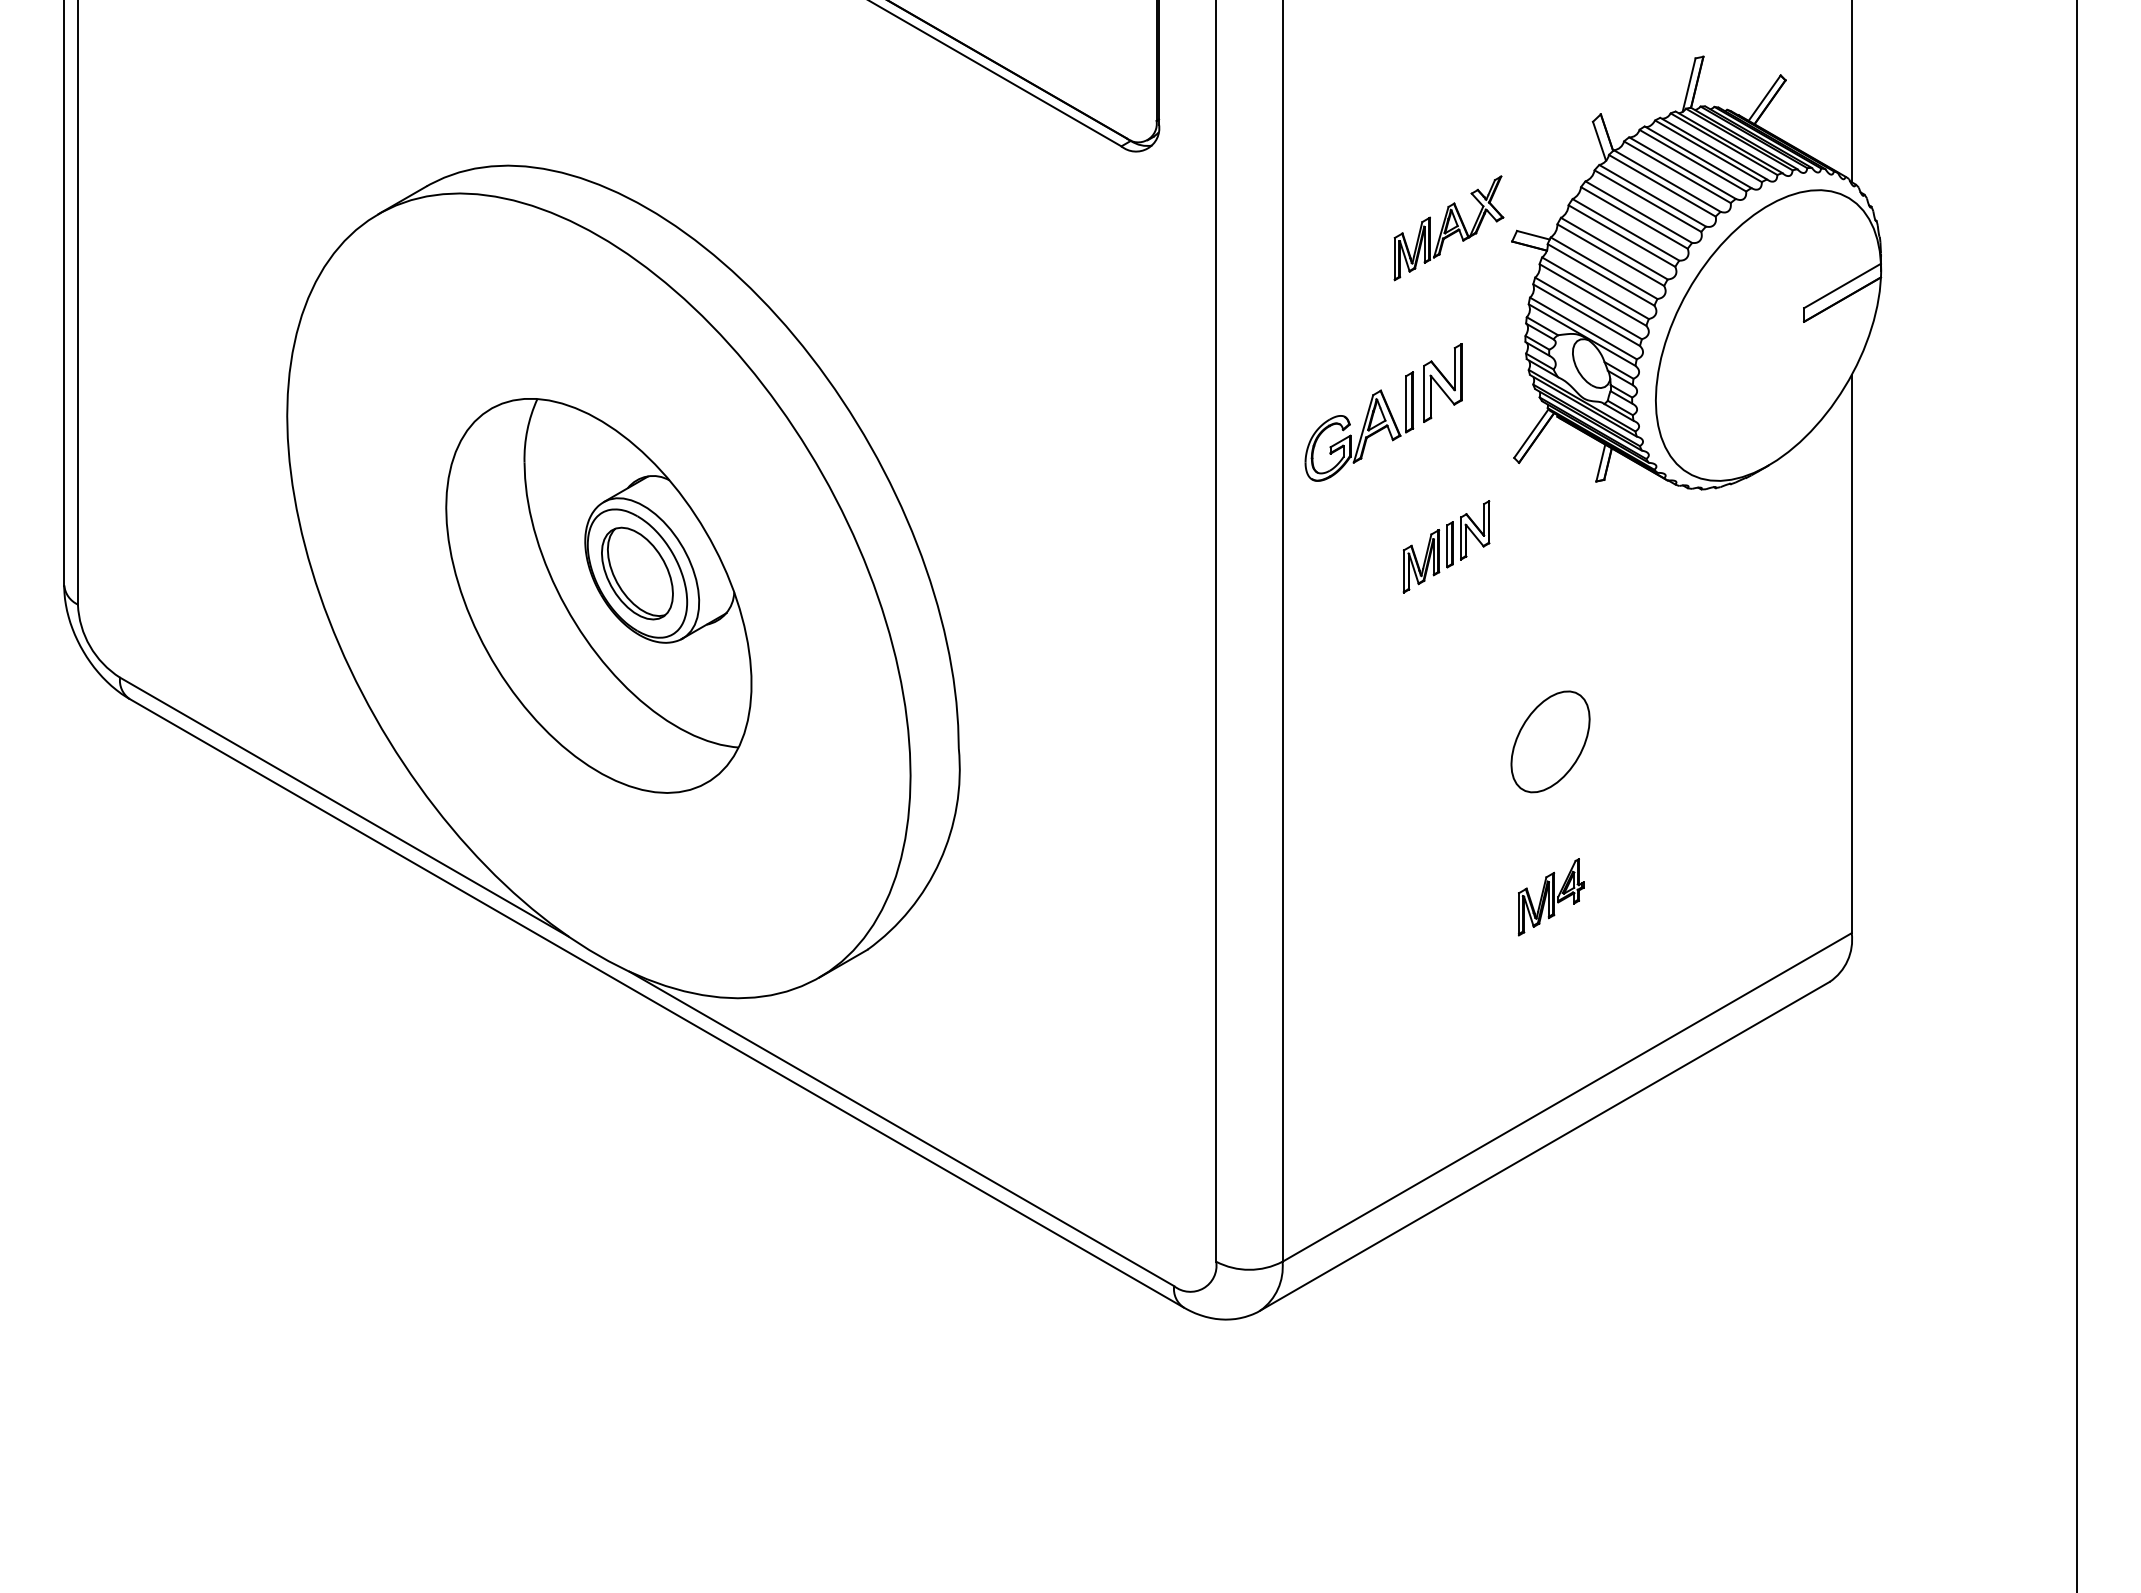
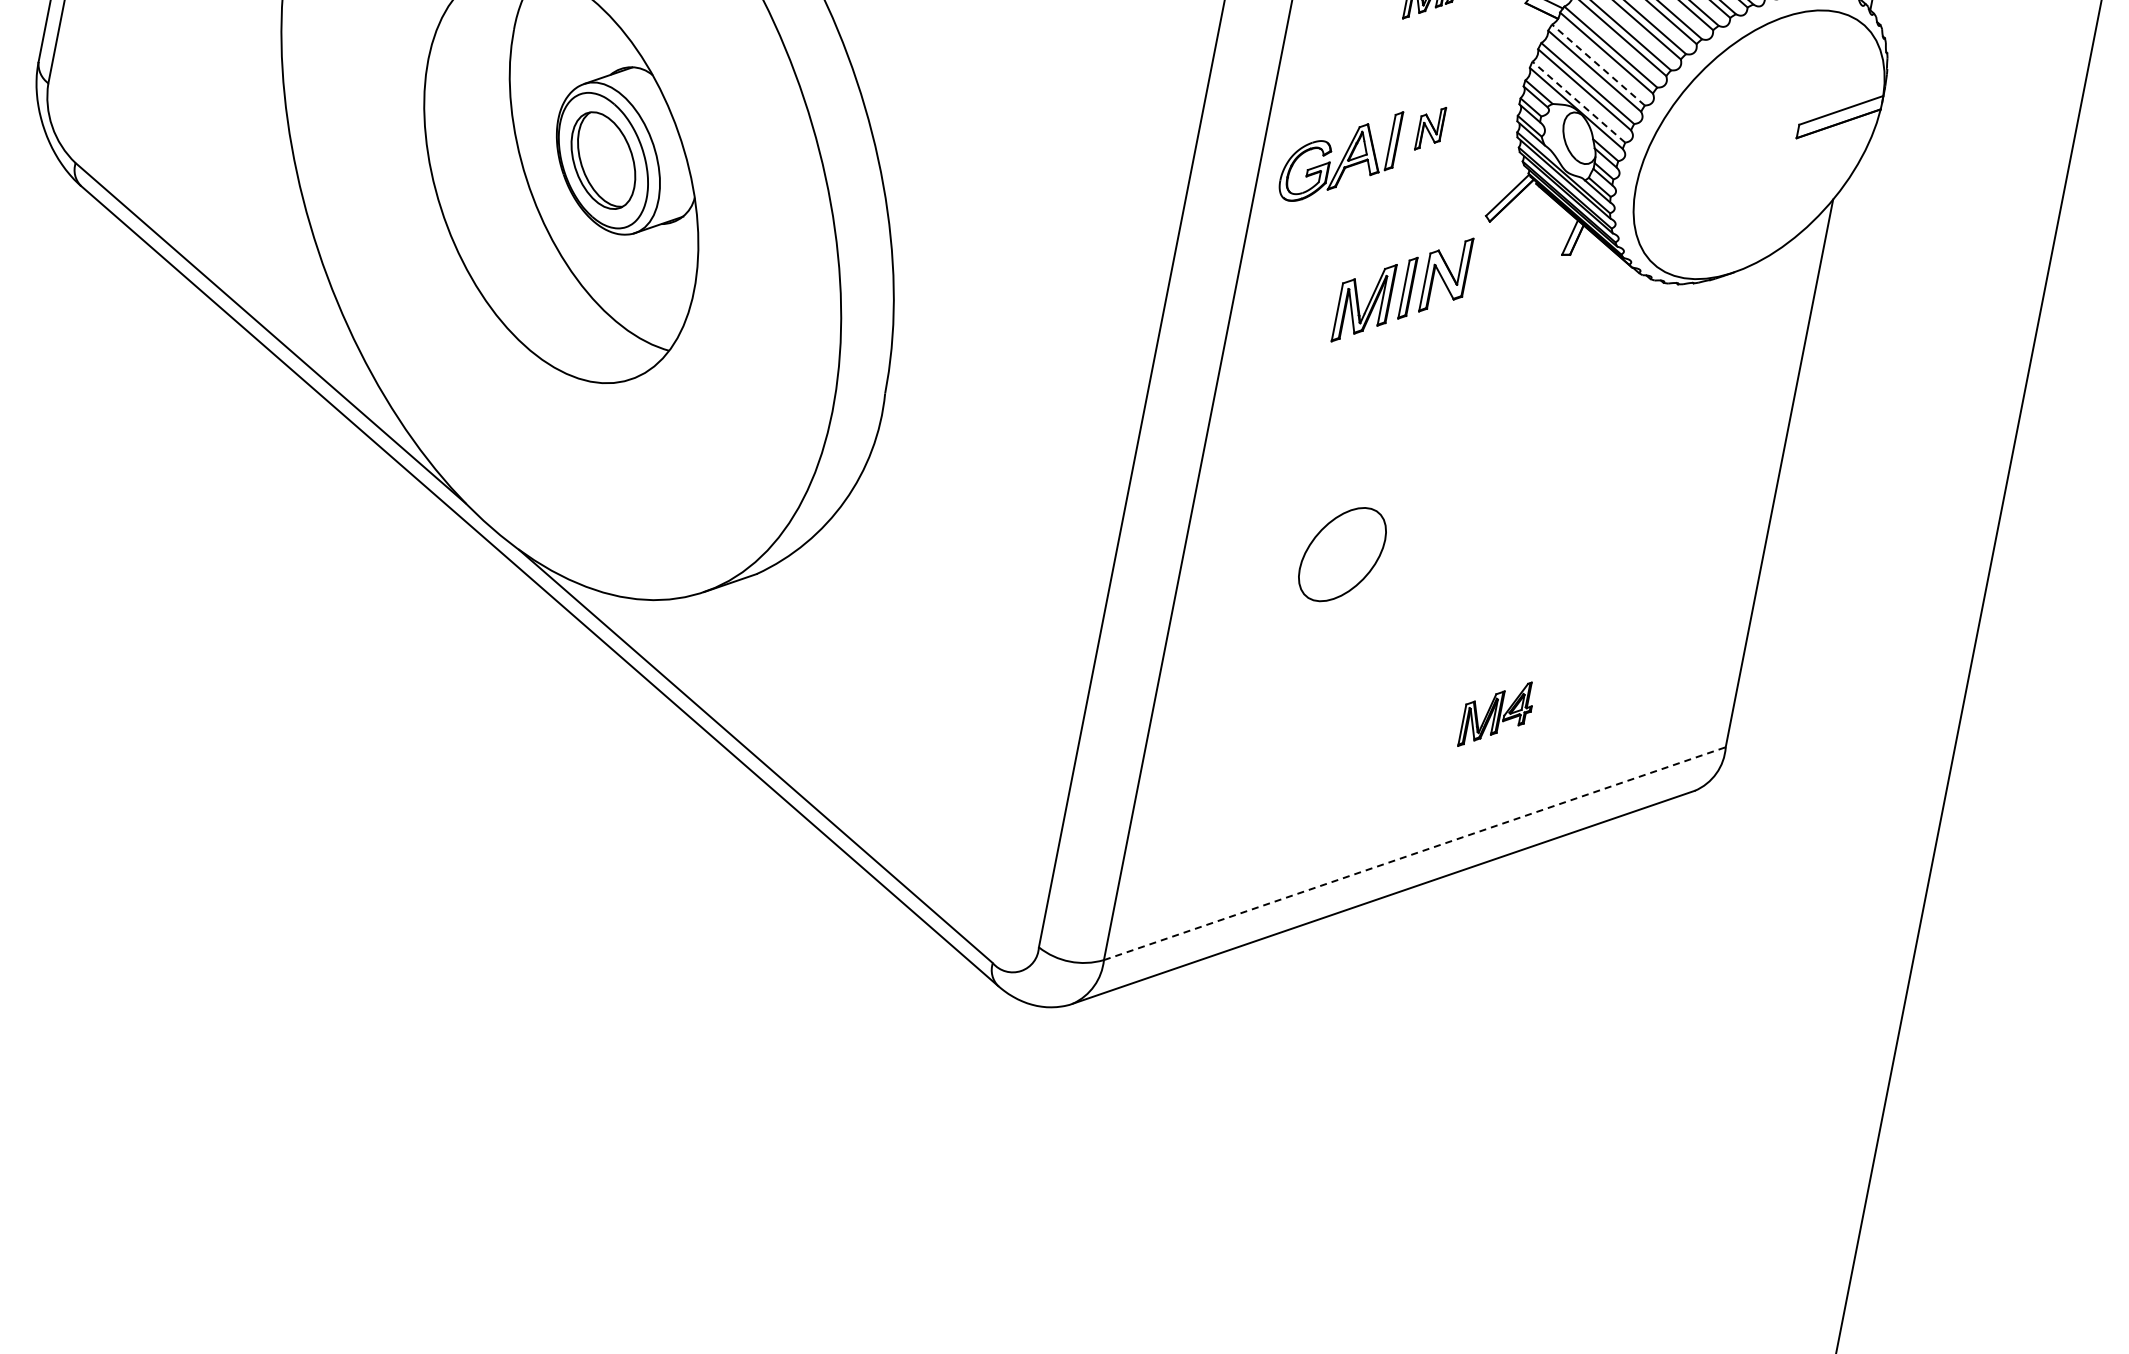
line: (1595, 288) -> (1598, 65), solid -> dashed
line: (1583, 328) -> (1578, 102), solid -> dashed
part: (1442, 382) -> (1430, 128), size x0.6
part: (1446, 546) -> (1402, 289), size x1.4
part: (1550, 741) -> (1342, 554), moved
part: (1551, 897) -> (1497, 715), moved
line: (1567, 1097) -> (1415, 853), solid -> dashed

